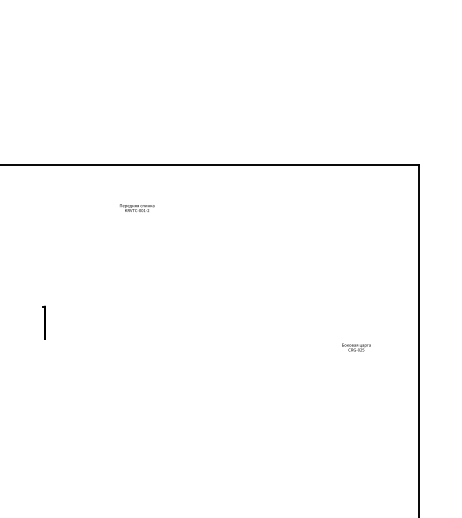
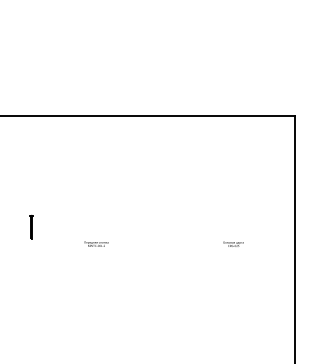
text: (137, 207) -> (96, 243), moved
text: (356, 346) -> (233, 243), moved

